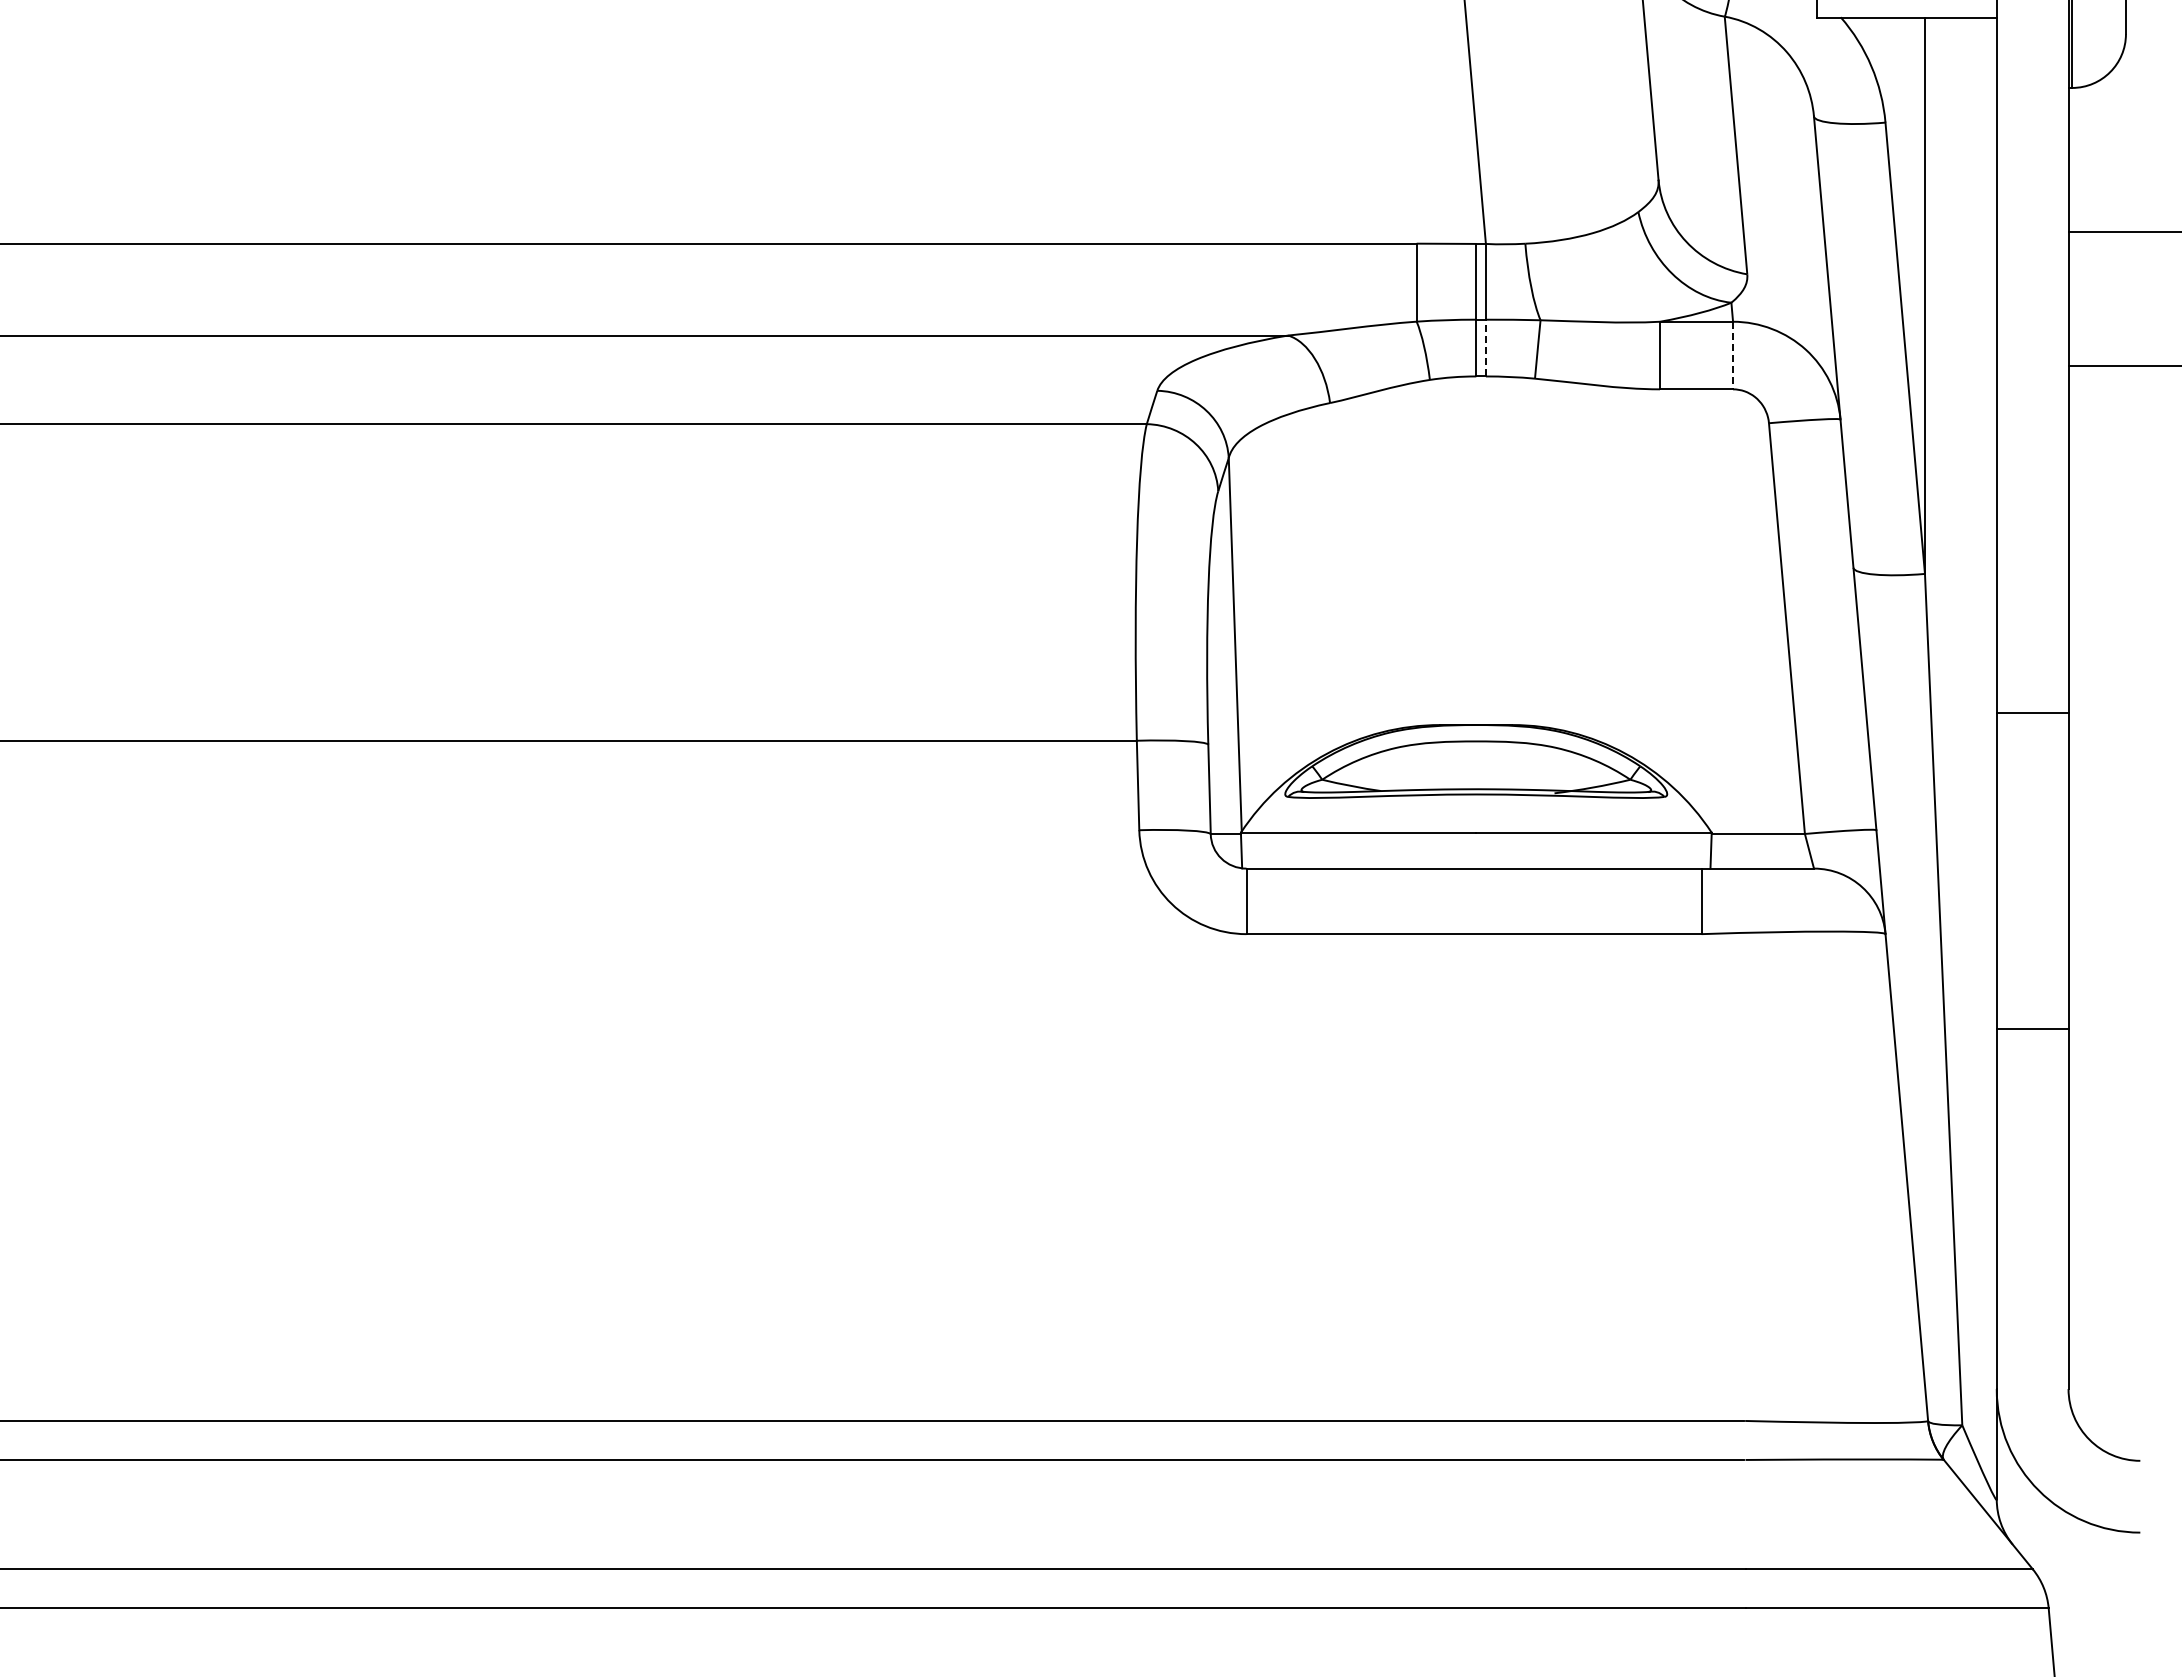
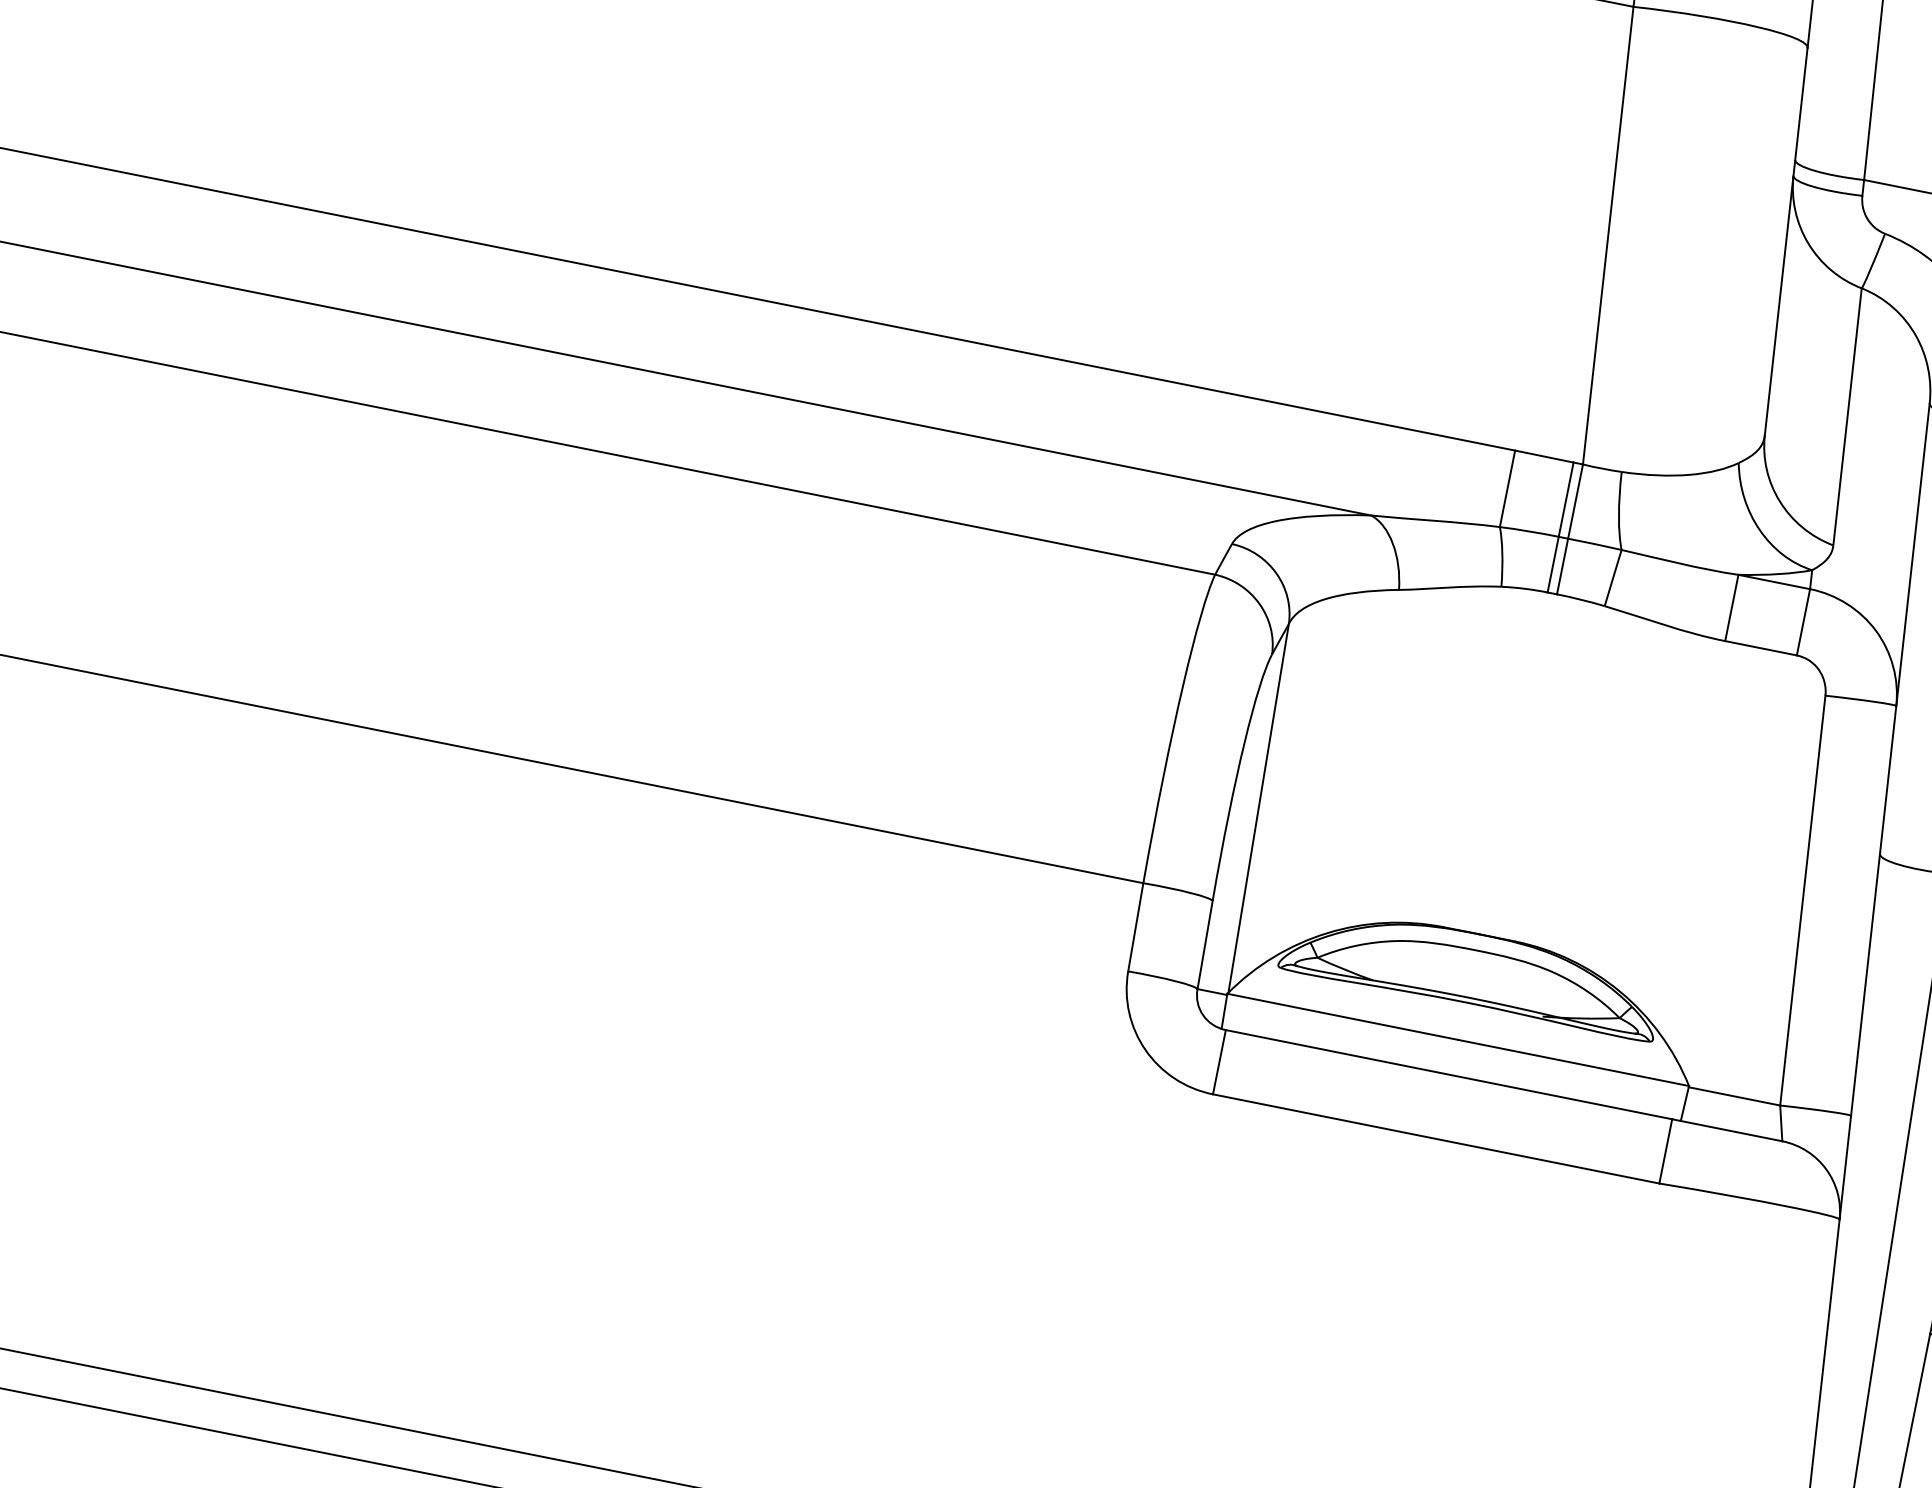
line: (1485, 347) -> (1562, 565), dashed -> solid
line: (1733, 355) -> (1803, 622), dashed -> solid

